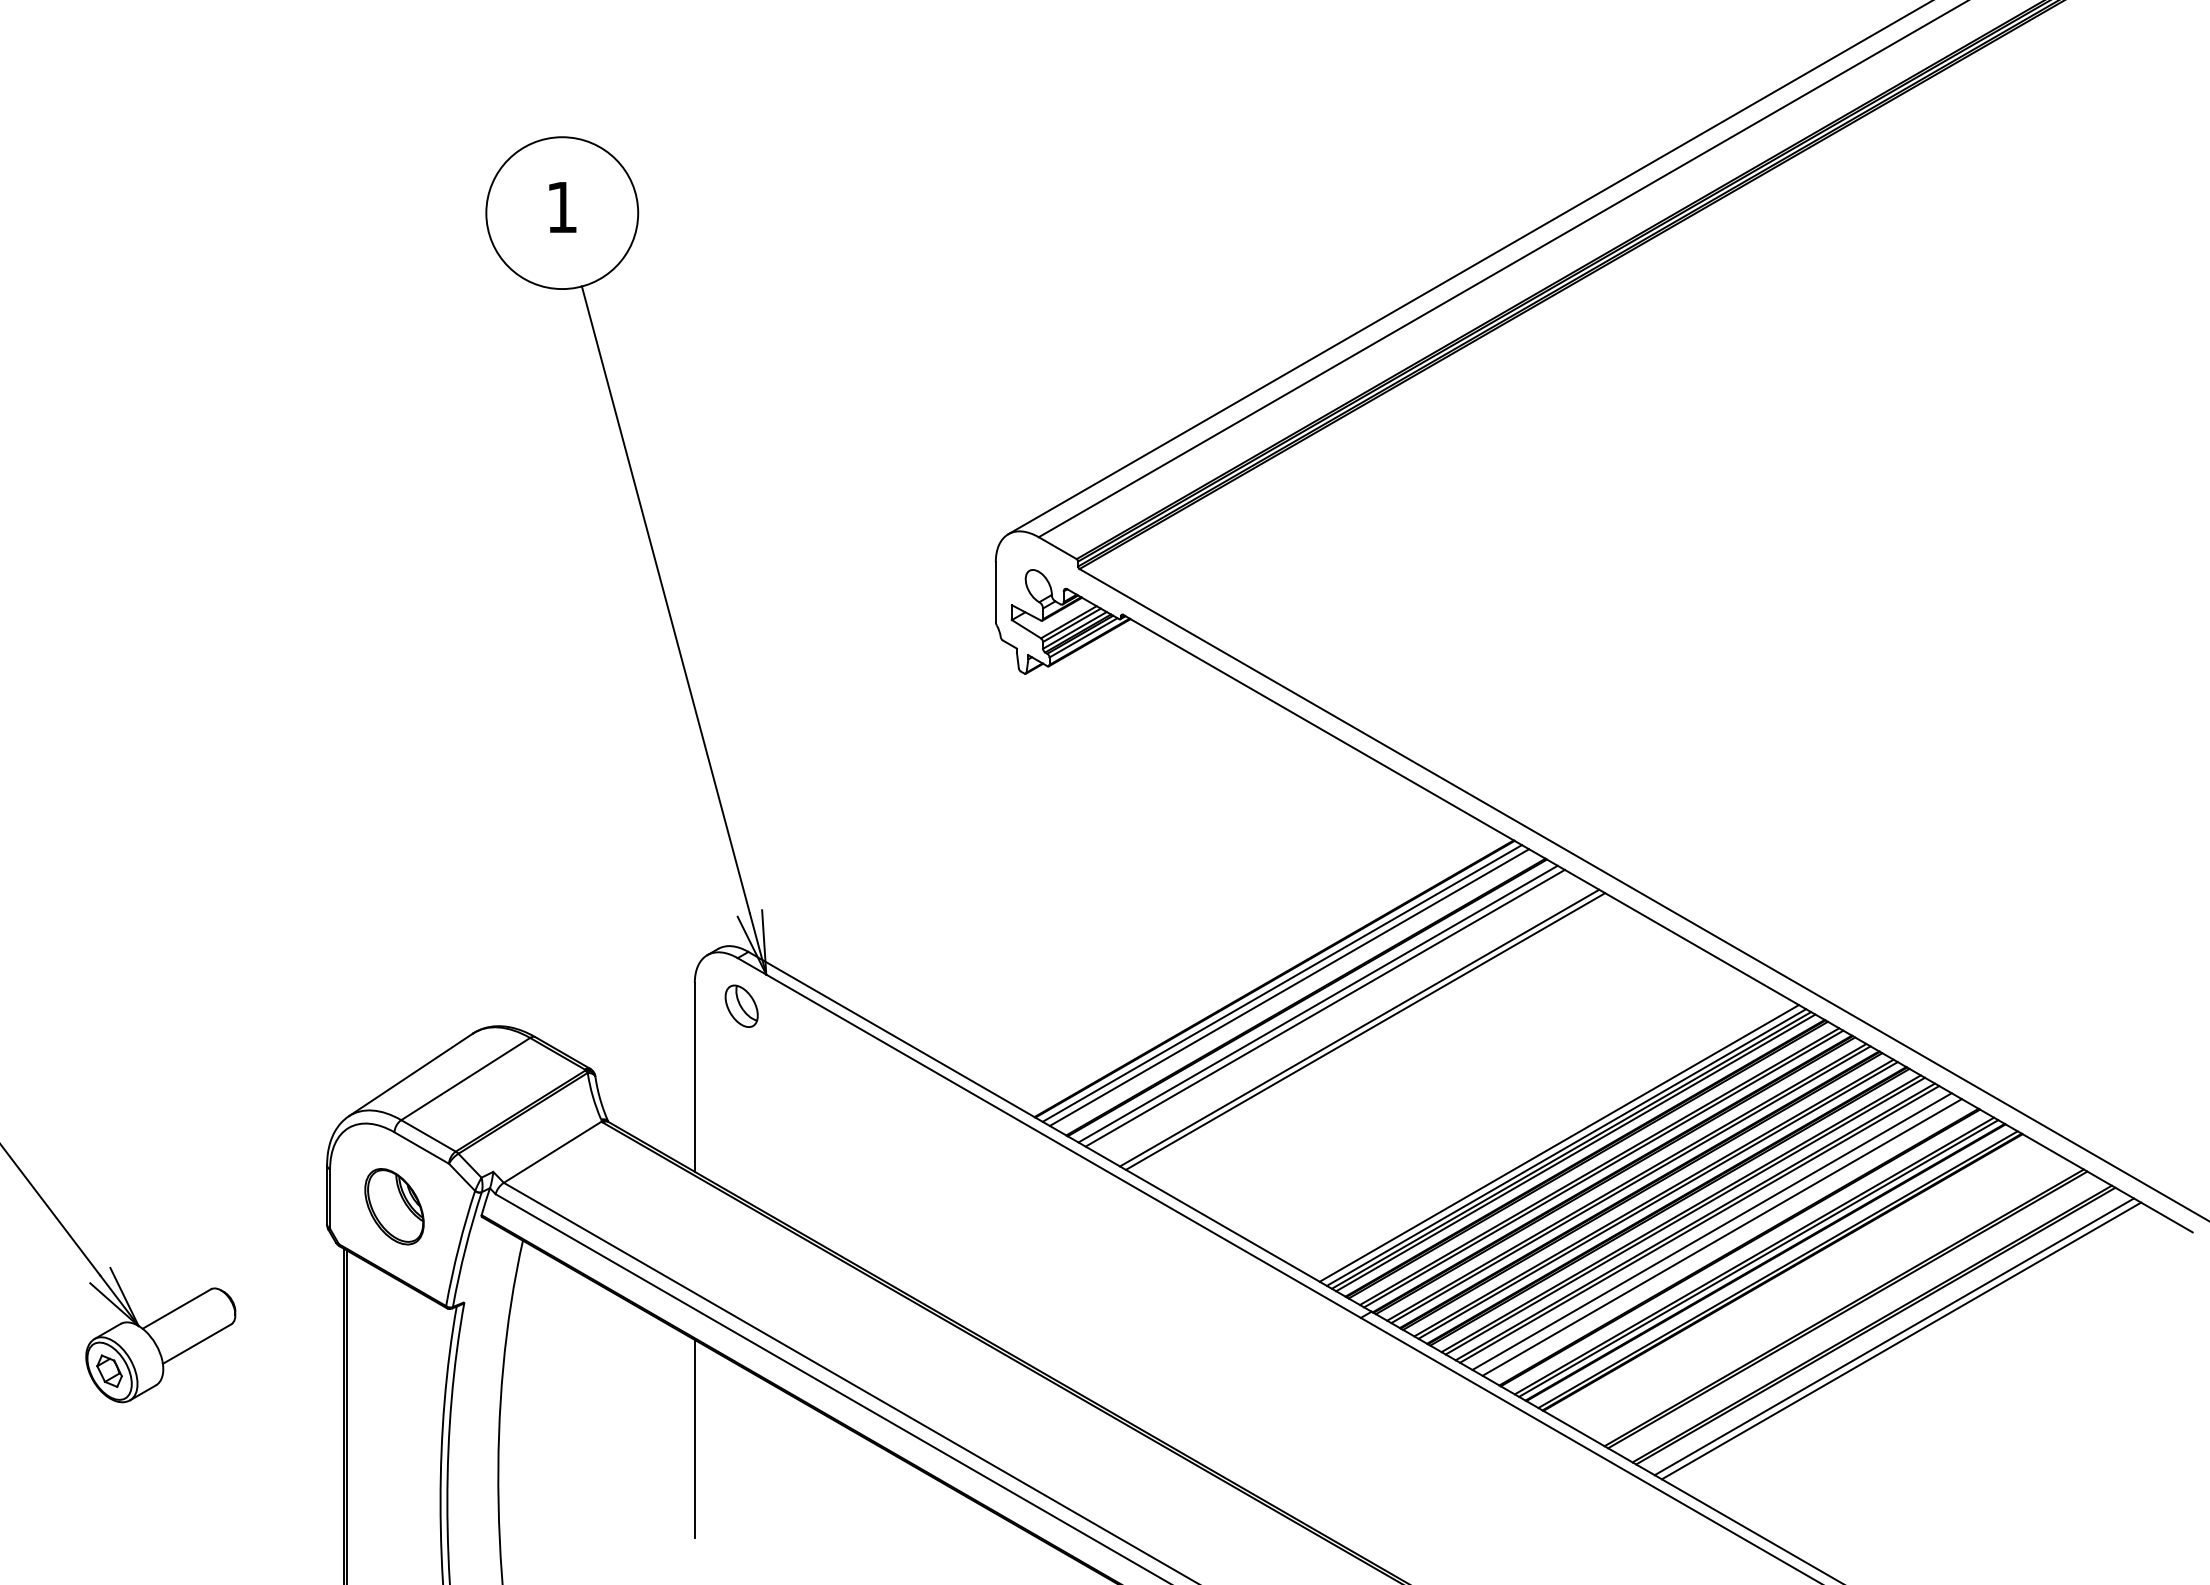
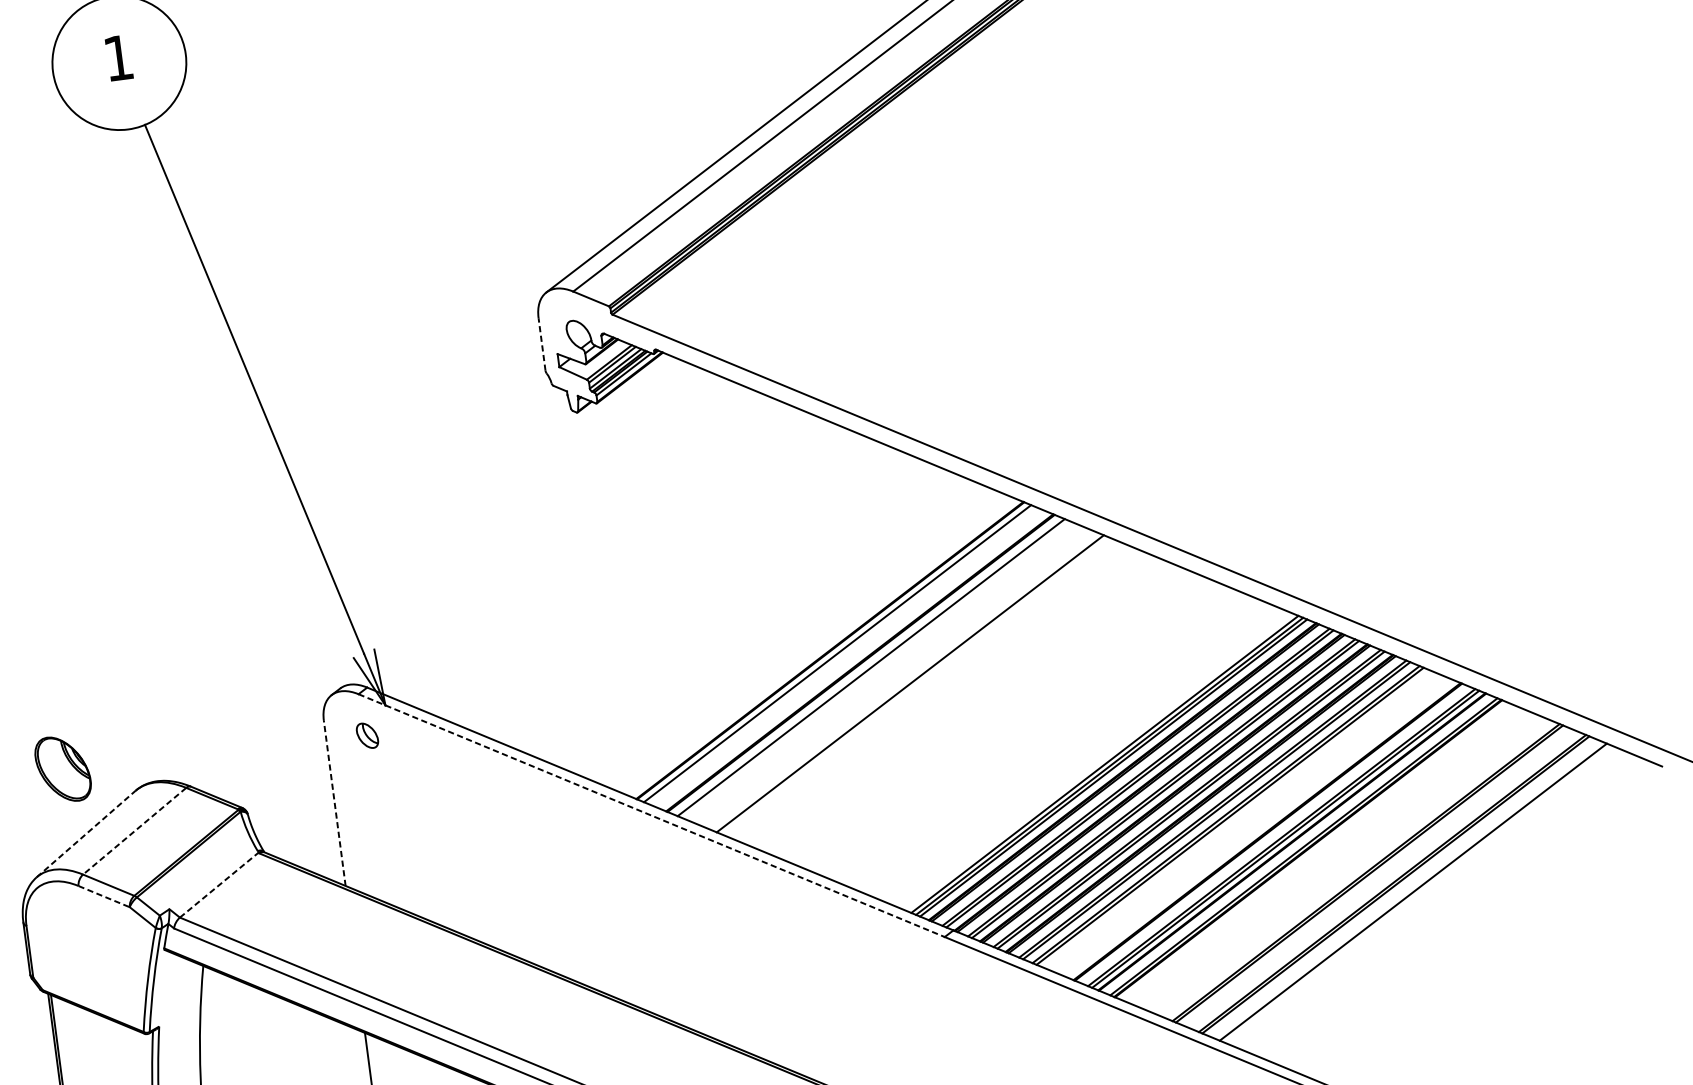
line: (995, 591) -> (541, 344), solid -> dashed
line: (1289, 987) -> (844, 656), removed
part: (741, 1005) -> (367, 735), size x0.7
line: (1324, 1007) -> (877, 669), removed
line: (1365, 1031) -> (915, 686), removed
line: (411, 1074) -> (86, 833), solid -> dashed
line: (694, 1076) -> (334, 802), solid -> dashed
line: (465, 1079) -> (134, 831), solid -> dashed
line: (1049, 1138) -> (651, 816), solid -> dashed
line: (1559, 1143) -> (1098, 761), removed
line: (422, 1148) -> (104, 896), solid -> dashed
line: (552, 1152) -> (218, 885), solid -> dashed
part: (394, 1206) -> (63, 769), moved
line: (1711, 1231) -> (1241, 821), removed
line: (1721, 1237) -> (1250, 825), removed
line: (1901, 1340) -> (1419, 894), removed

